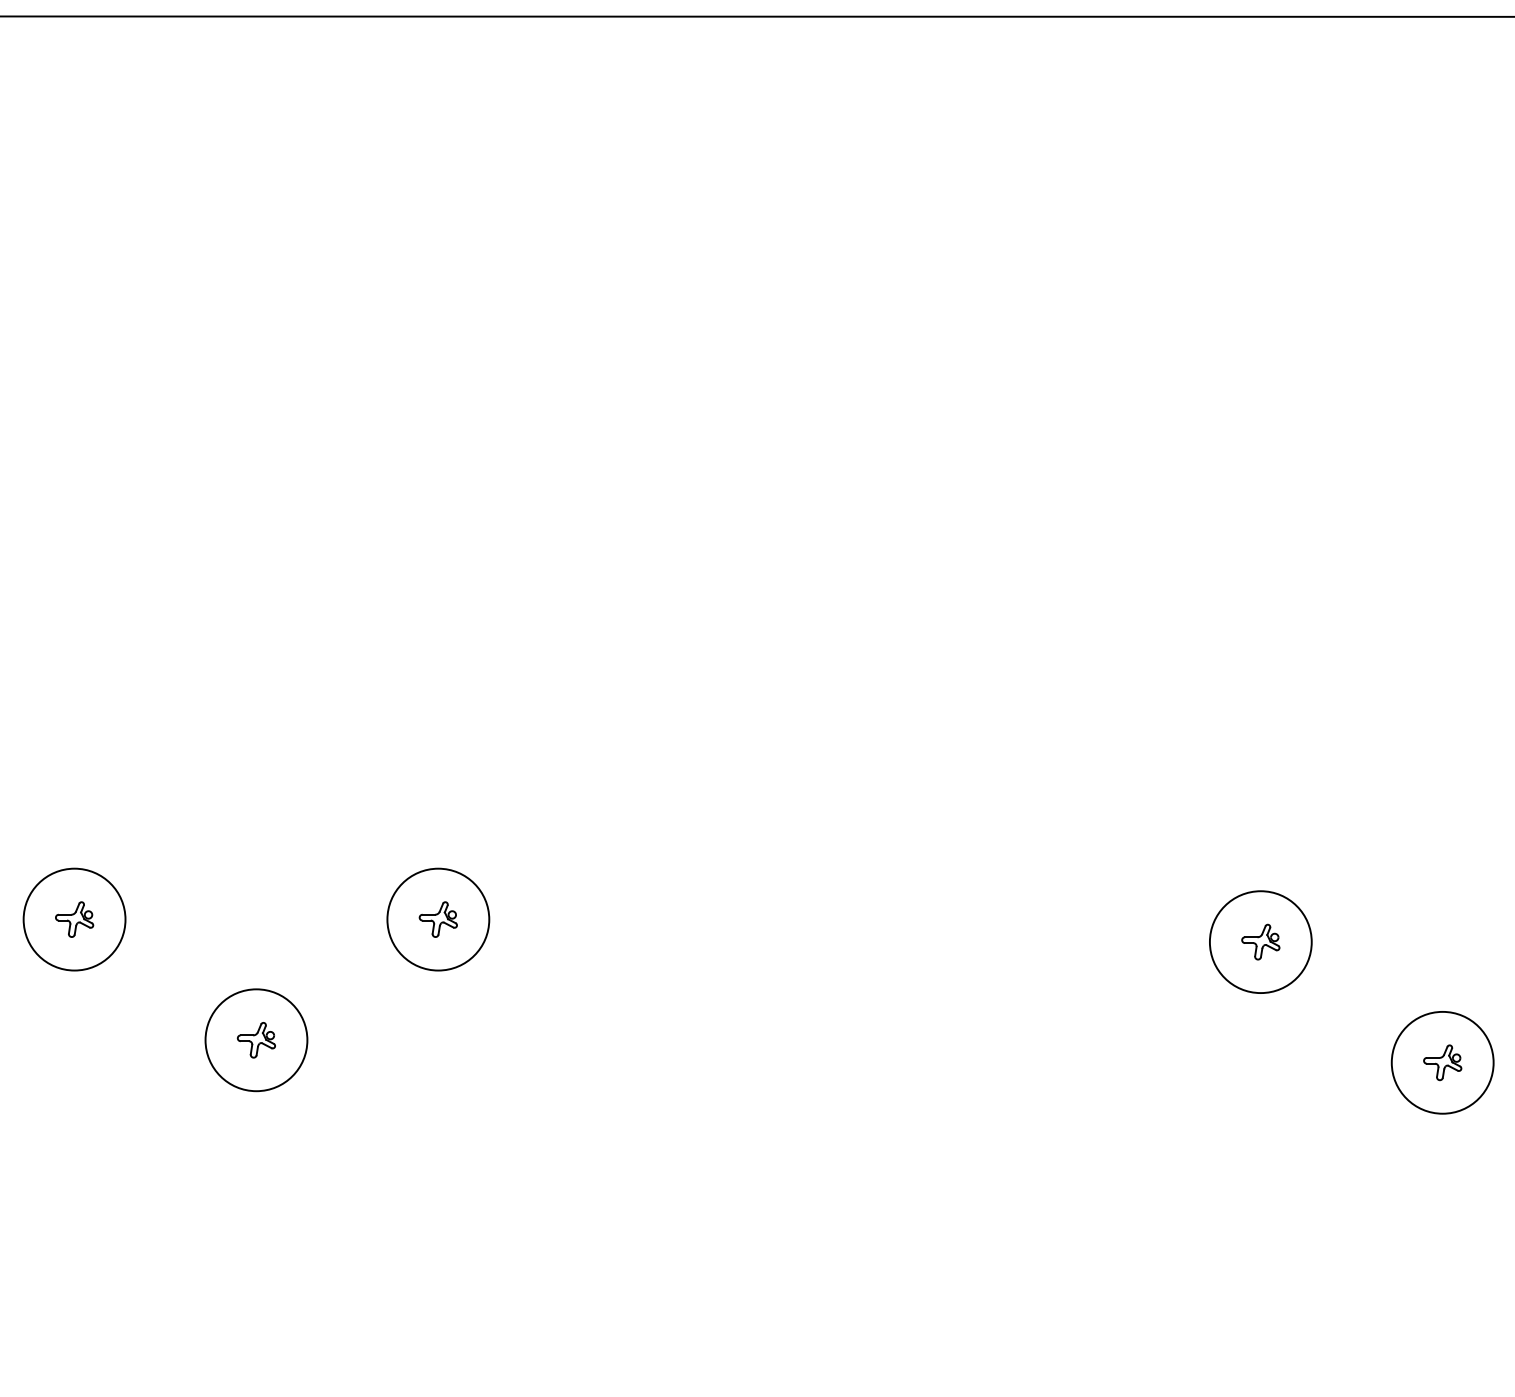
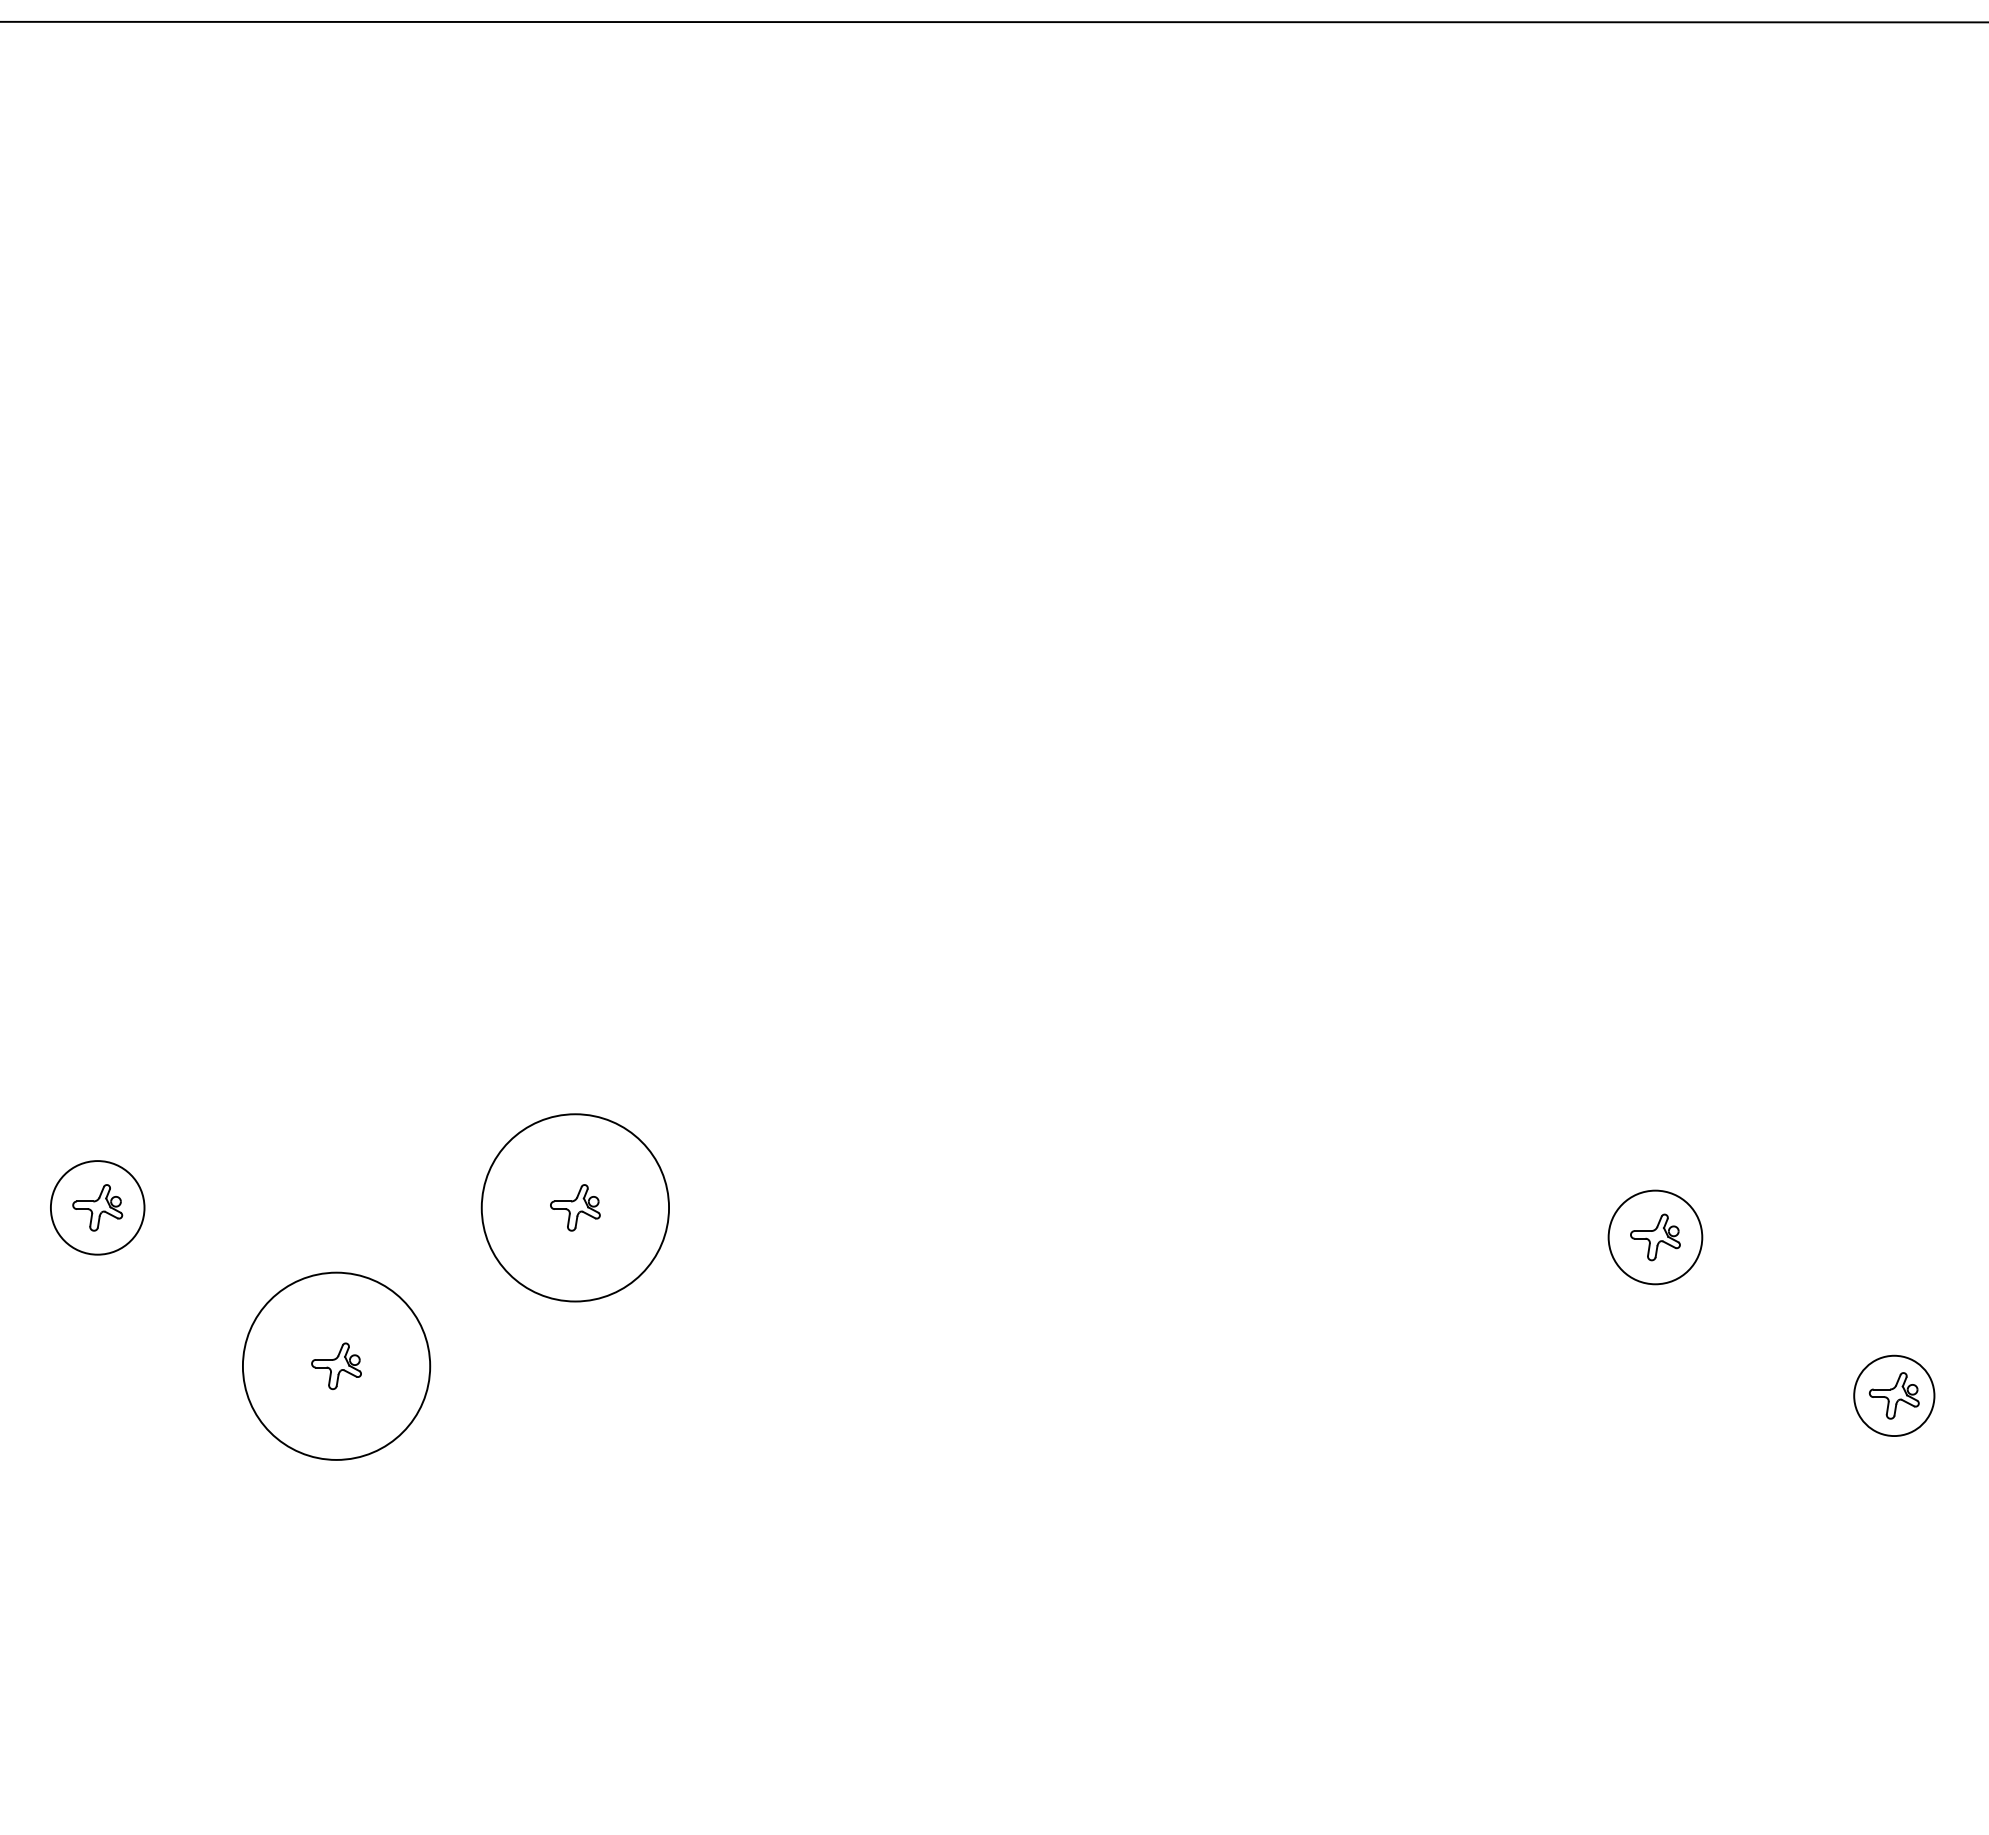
circle: (74, 919) -> (97, 1207), size x0.7
circle: (438, 919) -> (575, 1207), size x1.4
circle: (1260, 942) -> (1655, 1237), size x0.7
circle: (256, 1040) -> (336, 1366), size x1.4
circle: (1442, 1062) -> (1894, 1395), size x0.6

